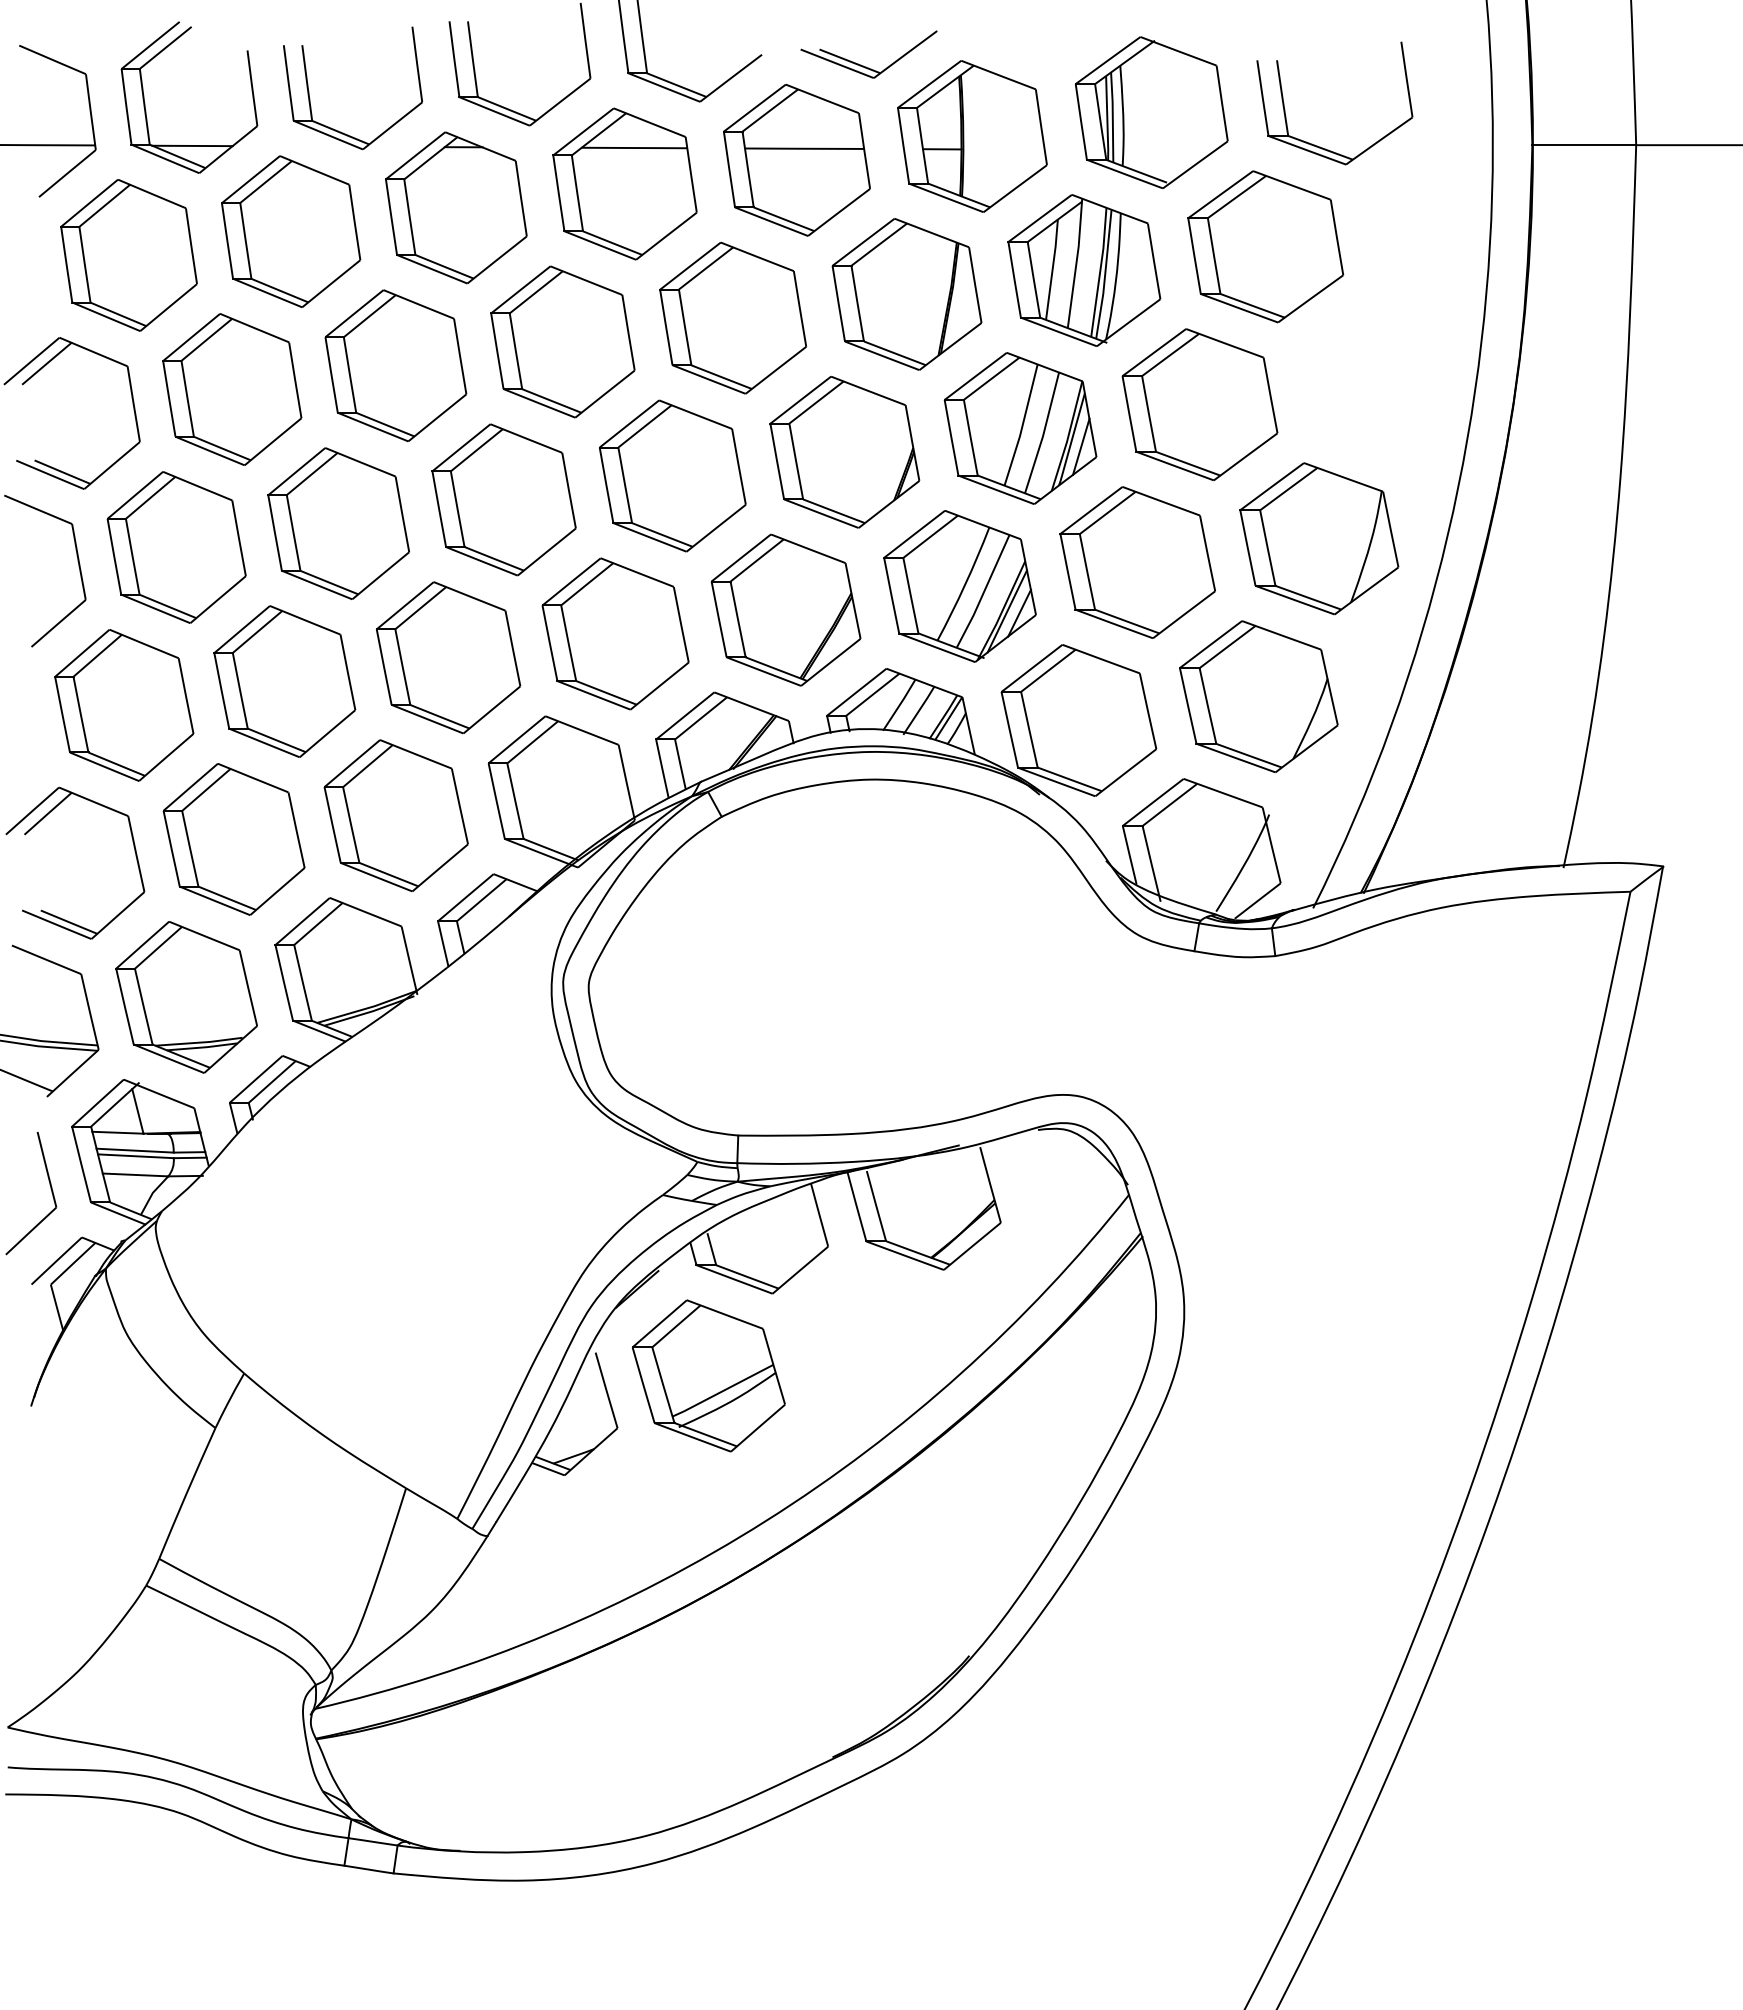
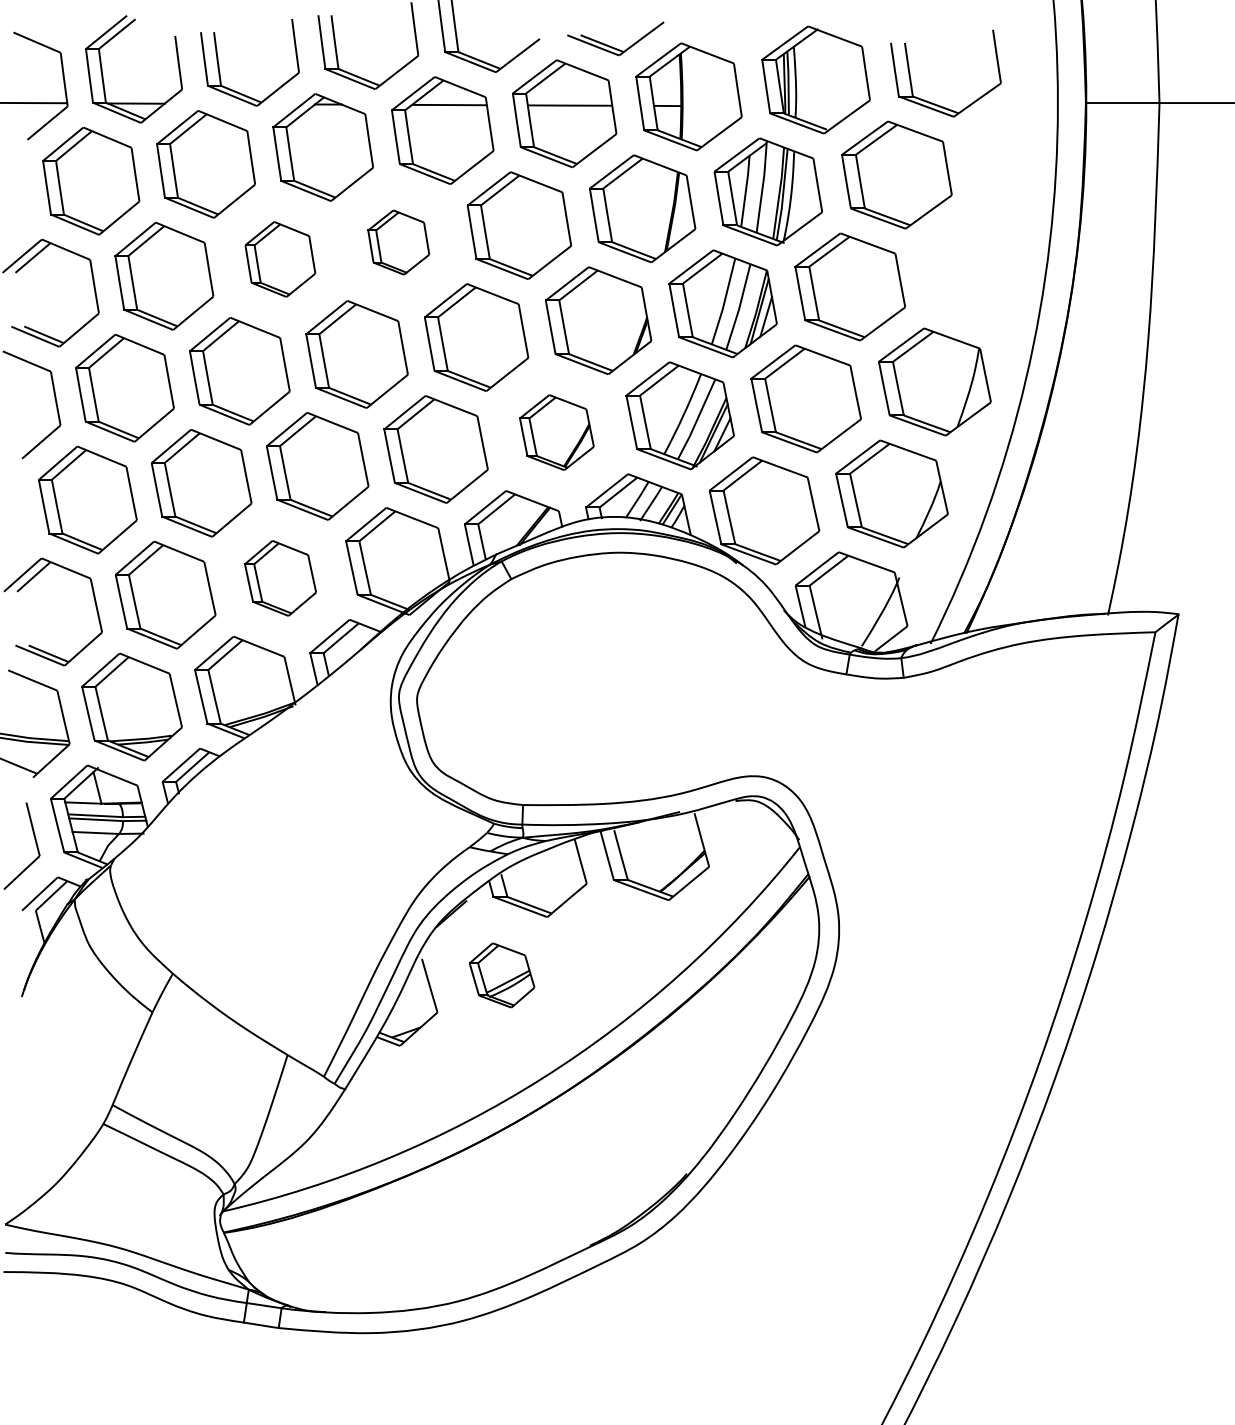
part: (562, 341) -> (398, 242), size x0.6
part: (395, 365) -> (280, 259), size x0.7
part: (785, 609) -> (556, 432), size x0.7
part: (395, 815) -> (280, 578), size x0.7
part: (708, 1375) -> (501, 975), size x0.6

